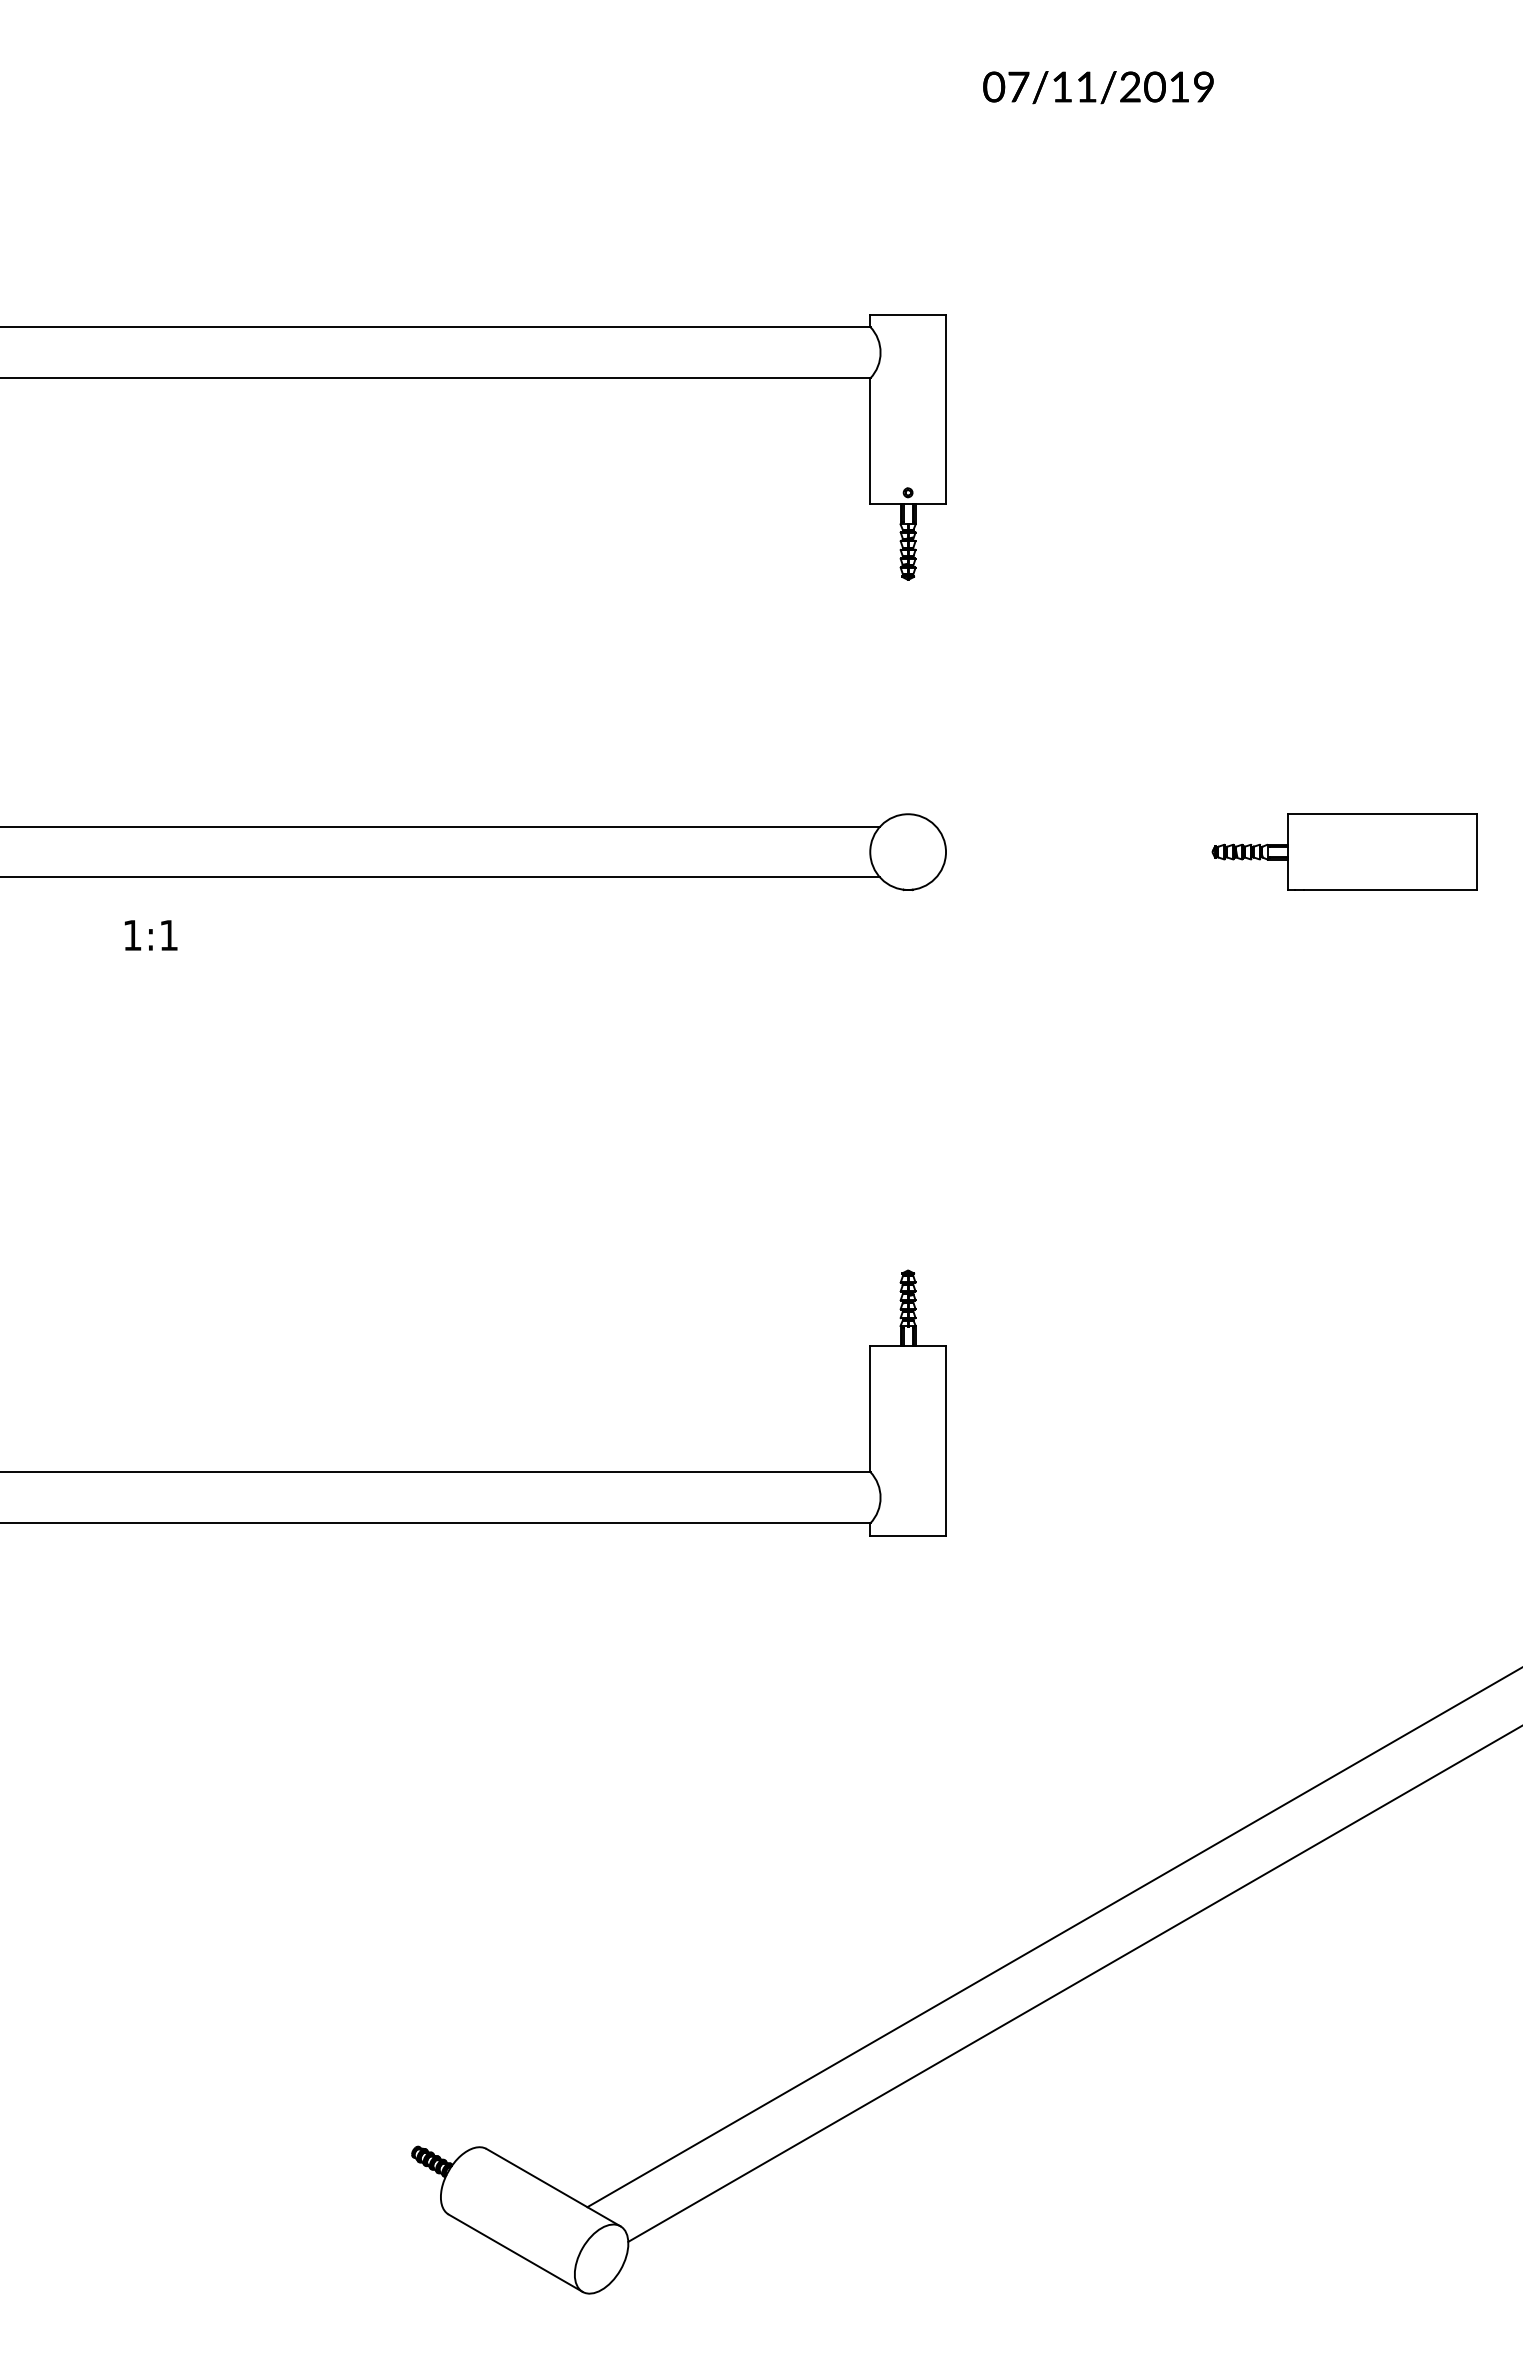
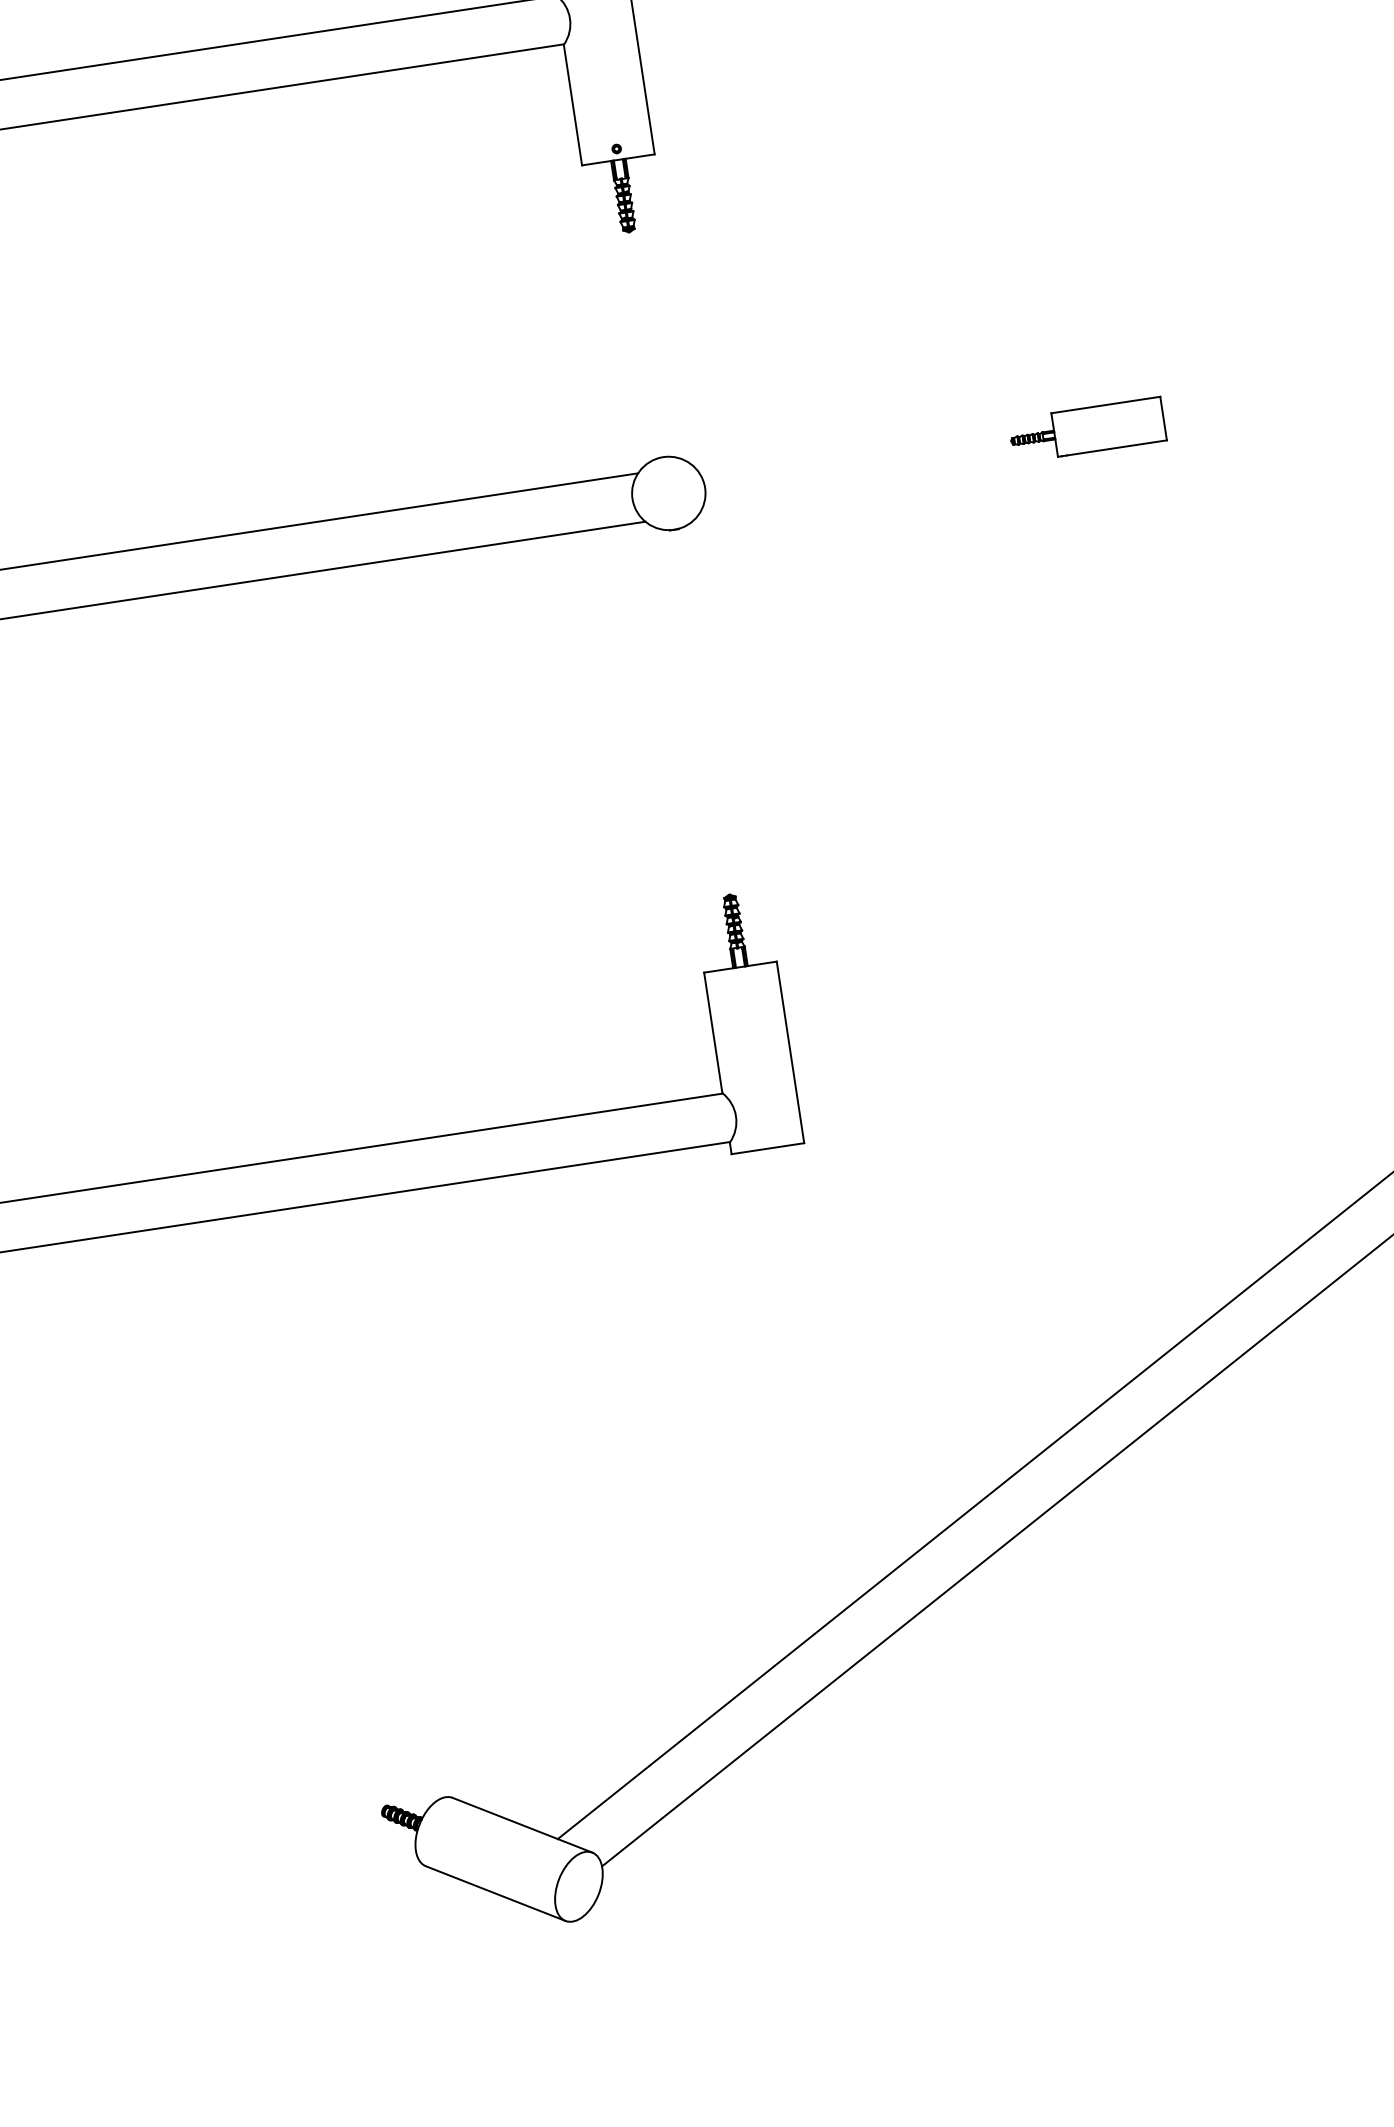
part: (1344, 851) -> (1087, 429), size x0.6

